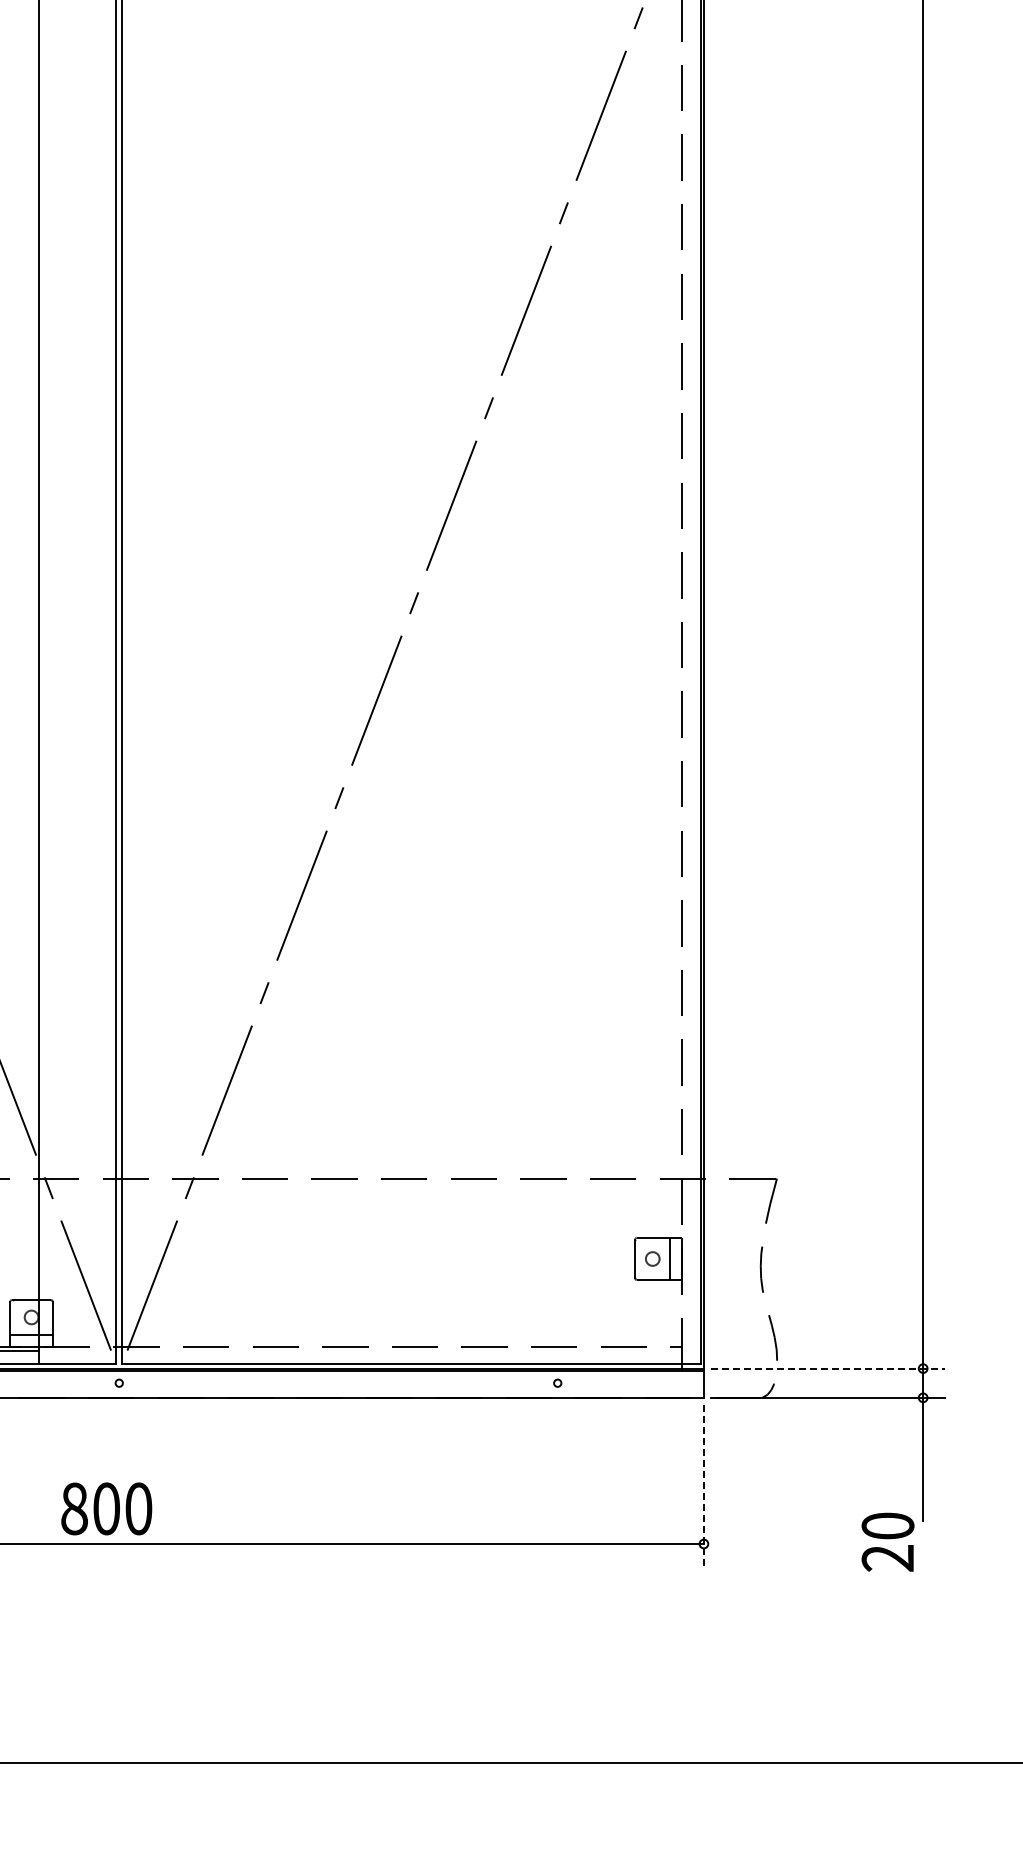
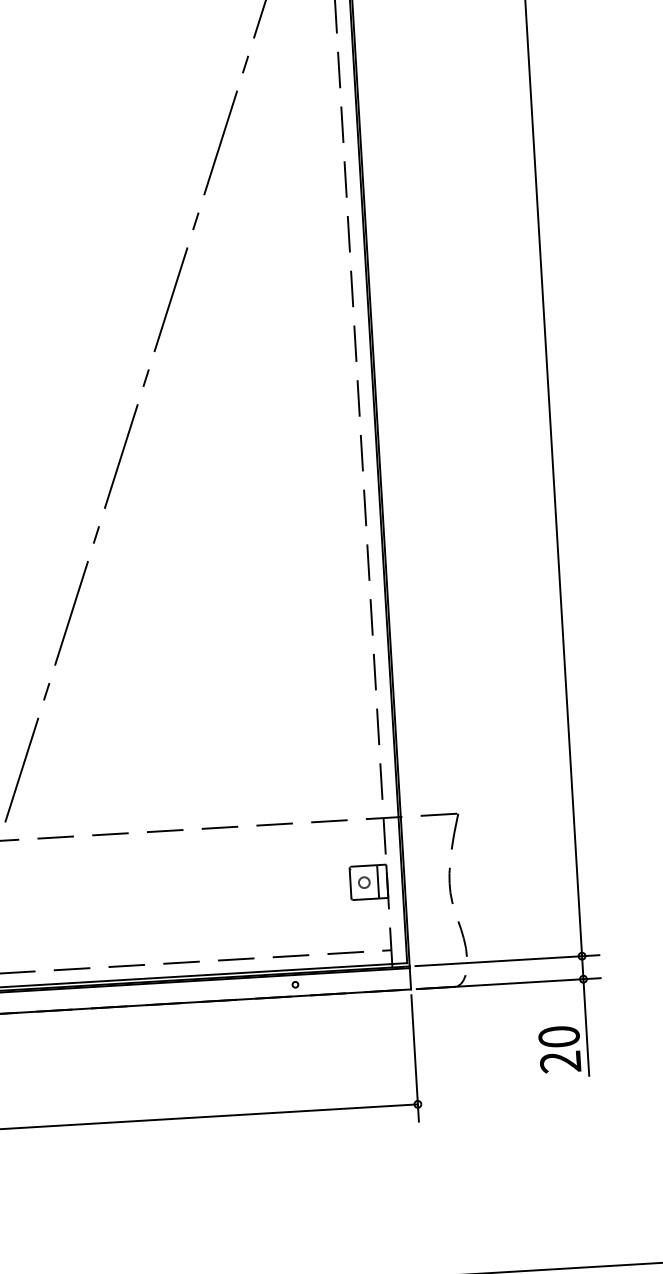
line: (828, 1368) -> (507, 960), dashed -> solid
line: (703, 1486) -> (414, 1059), dashed -> solid
text: (887, 1541) -> (559, 1049), moved

